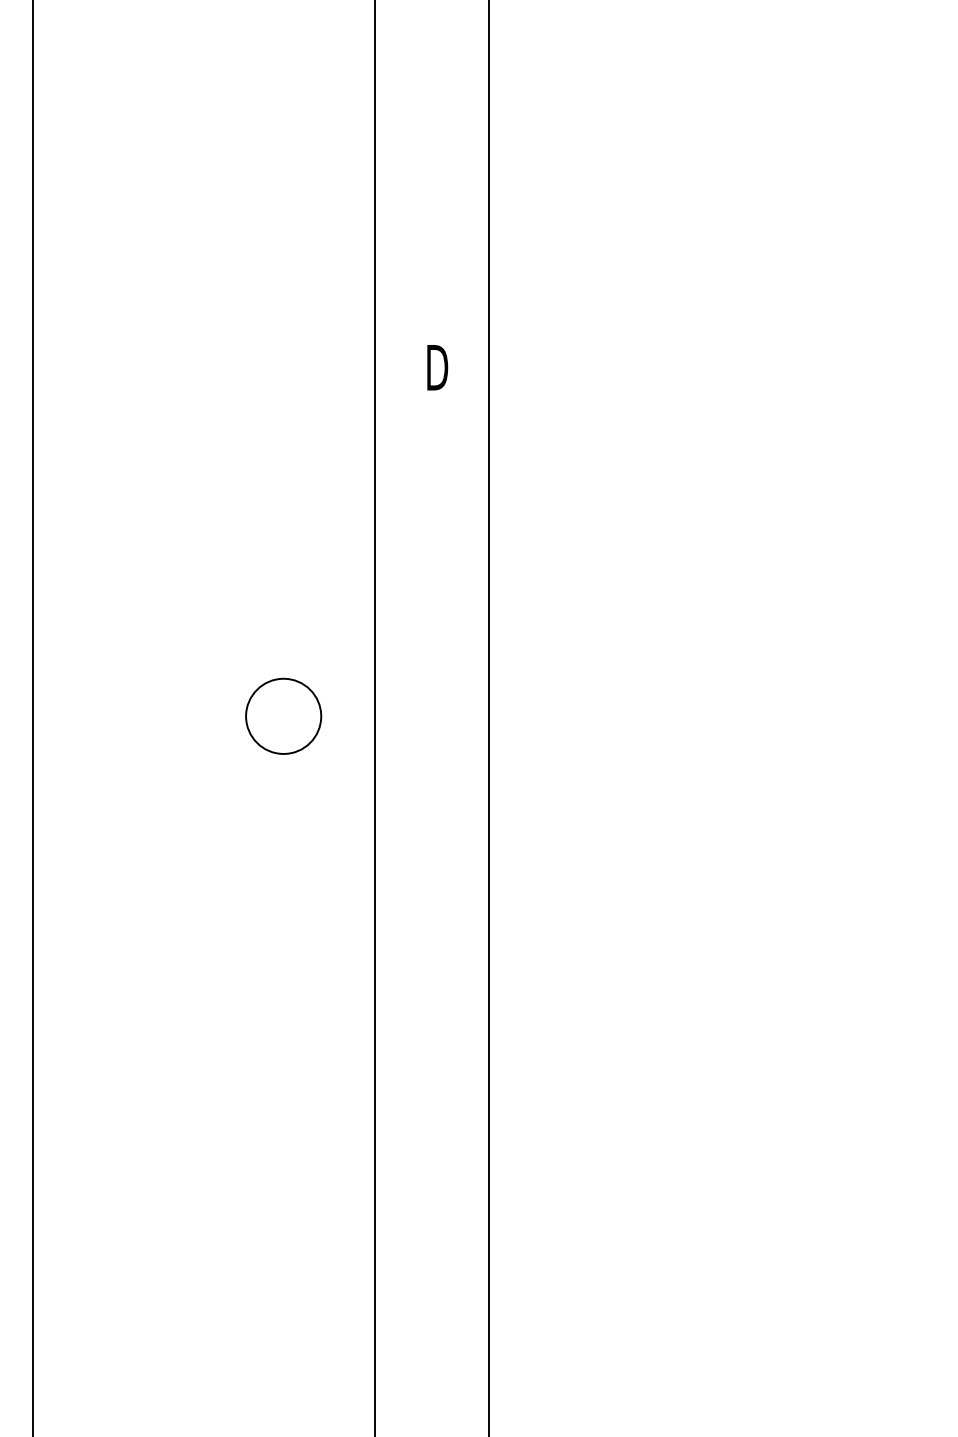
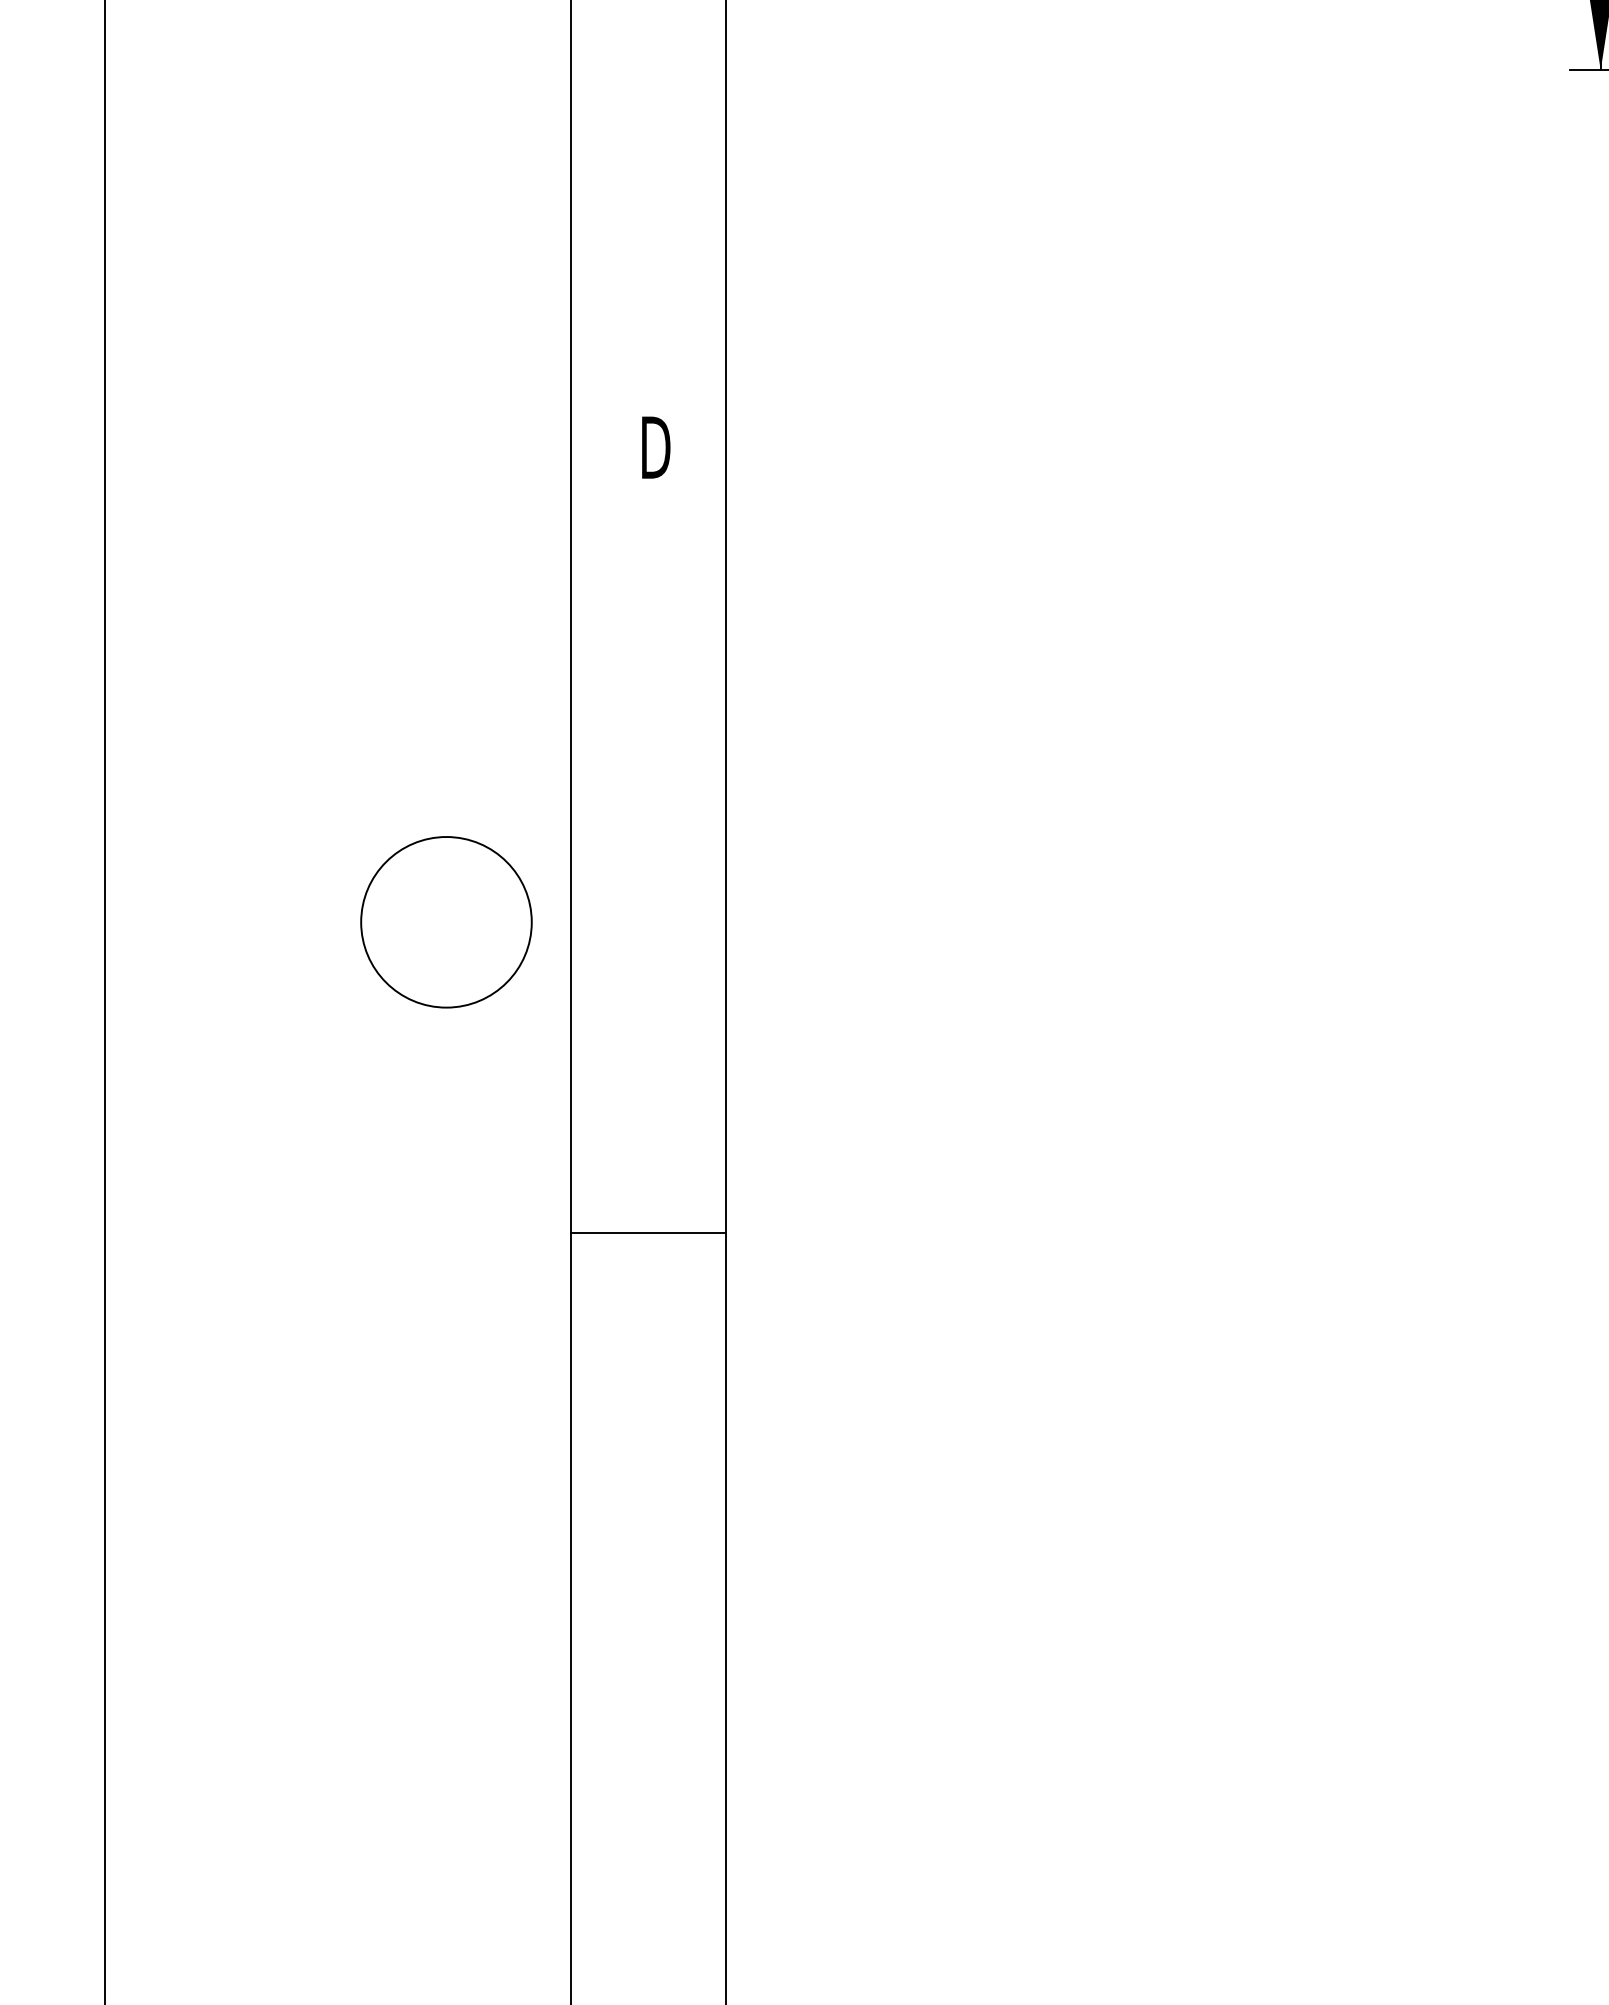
circle: (283, 716) -> (446, 922), size x1.67
line: (431, 944) -> (647, 1232), added

